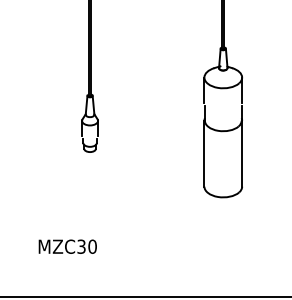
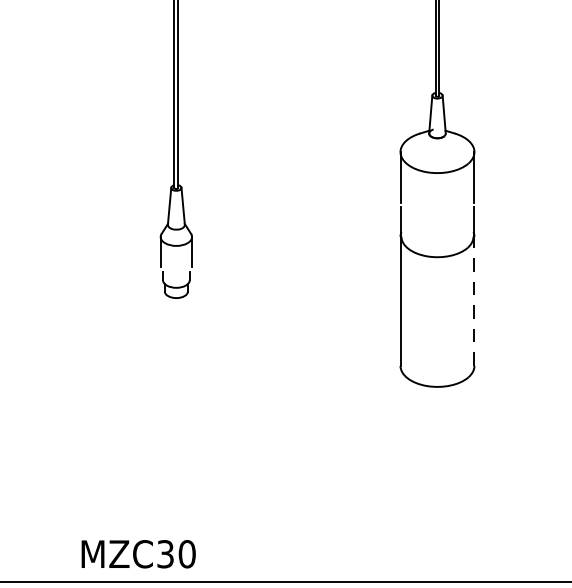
line: (242, 153) -> (475, 300), solid -> dashed
text: (67, 246) -> (138, 553), moved

